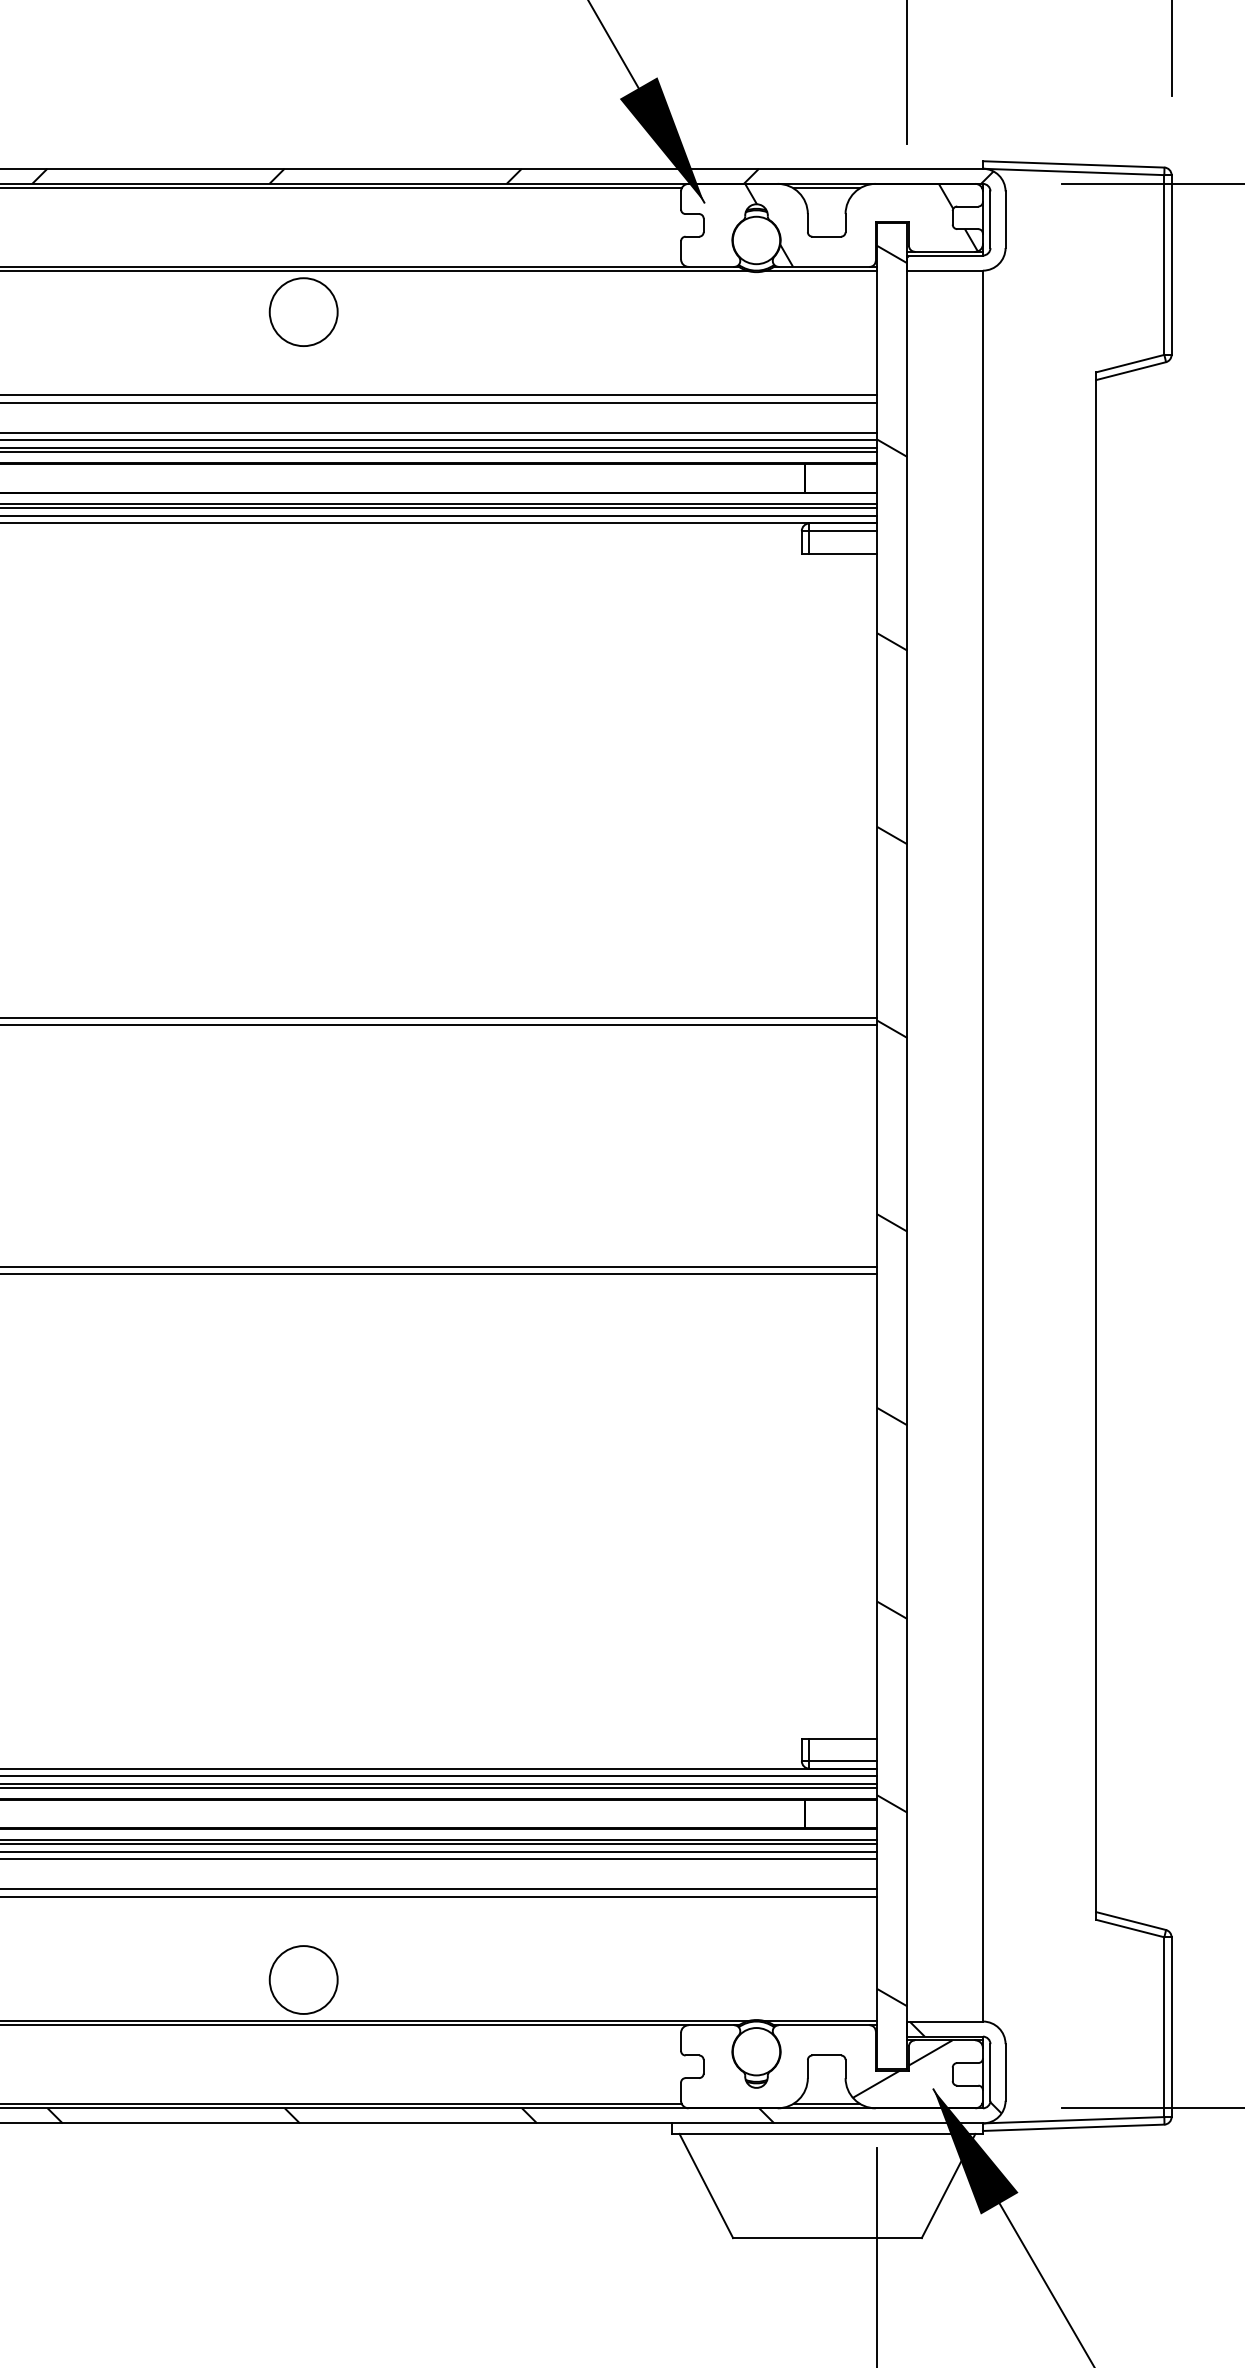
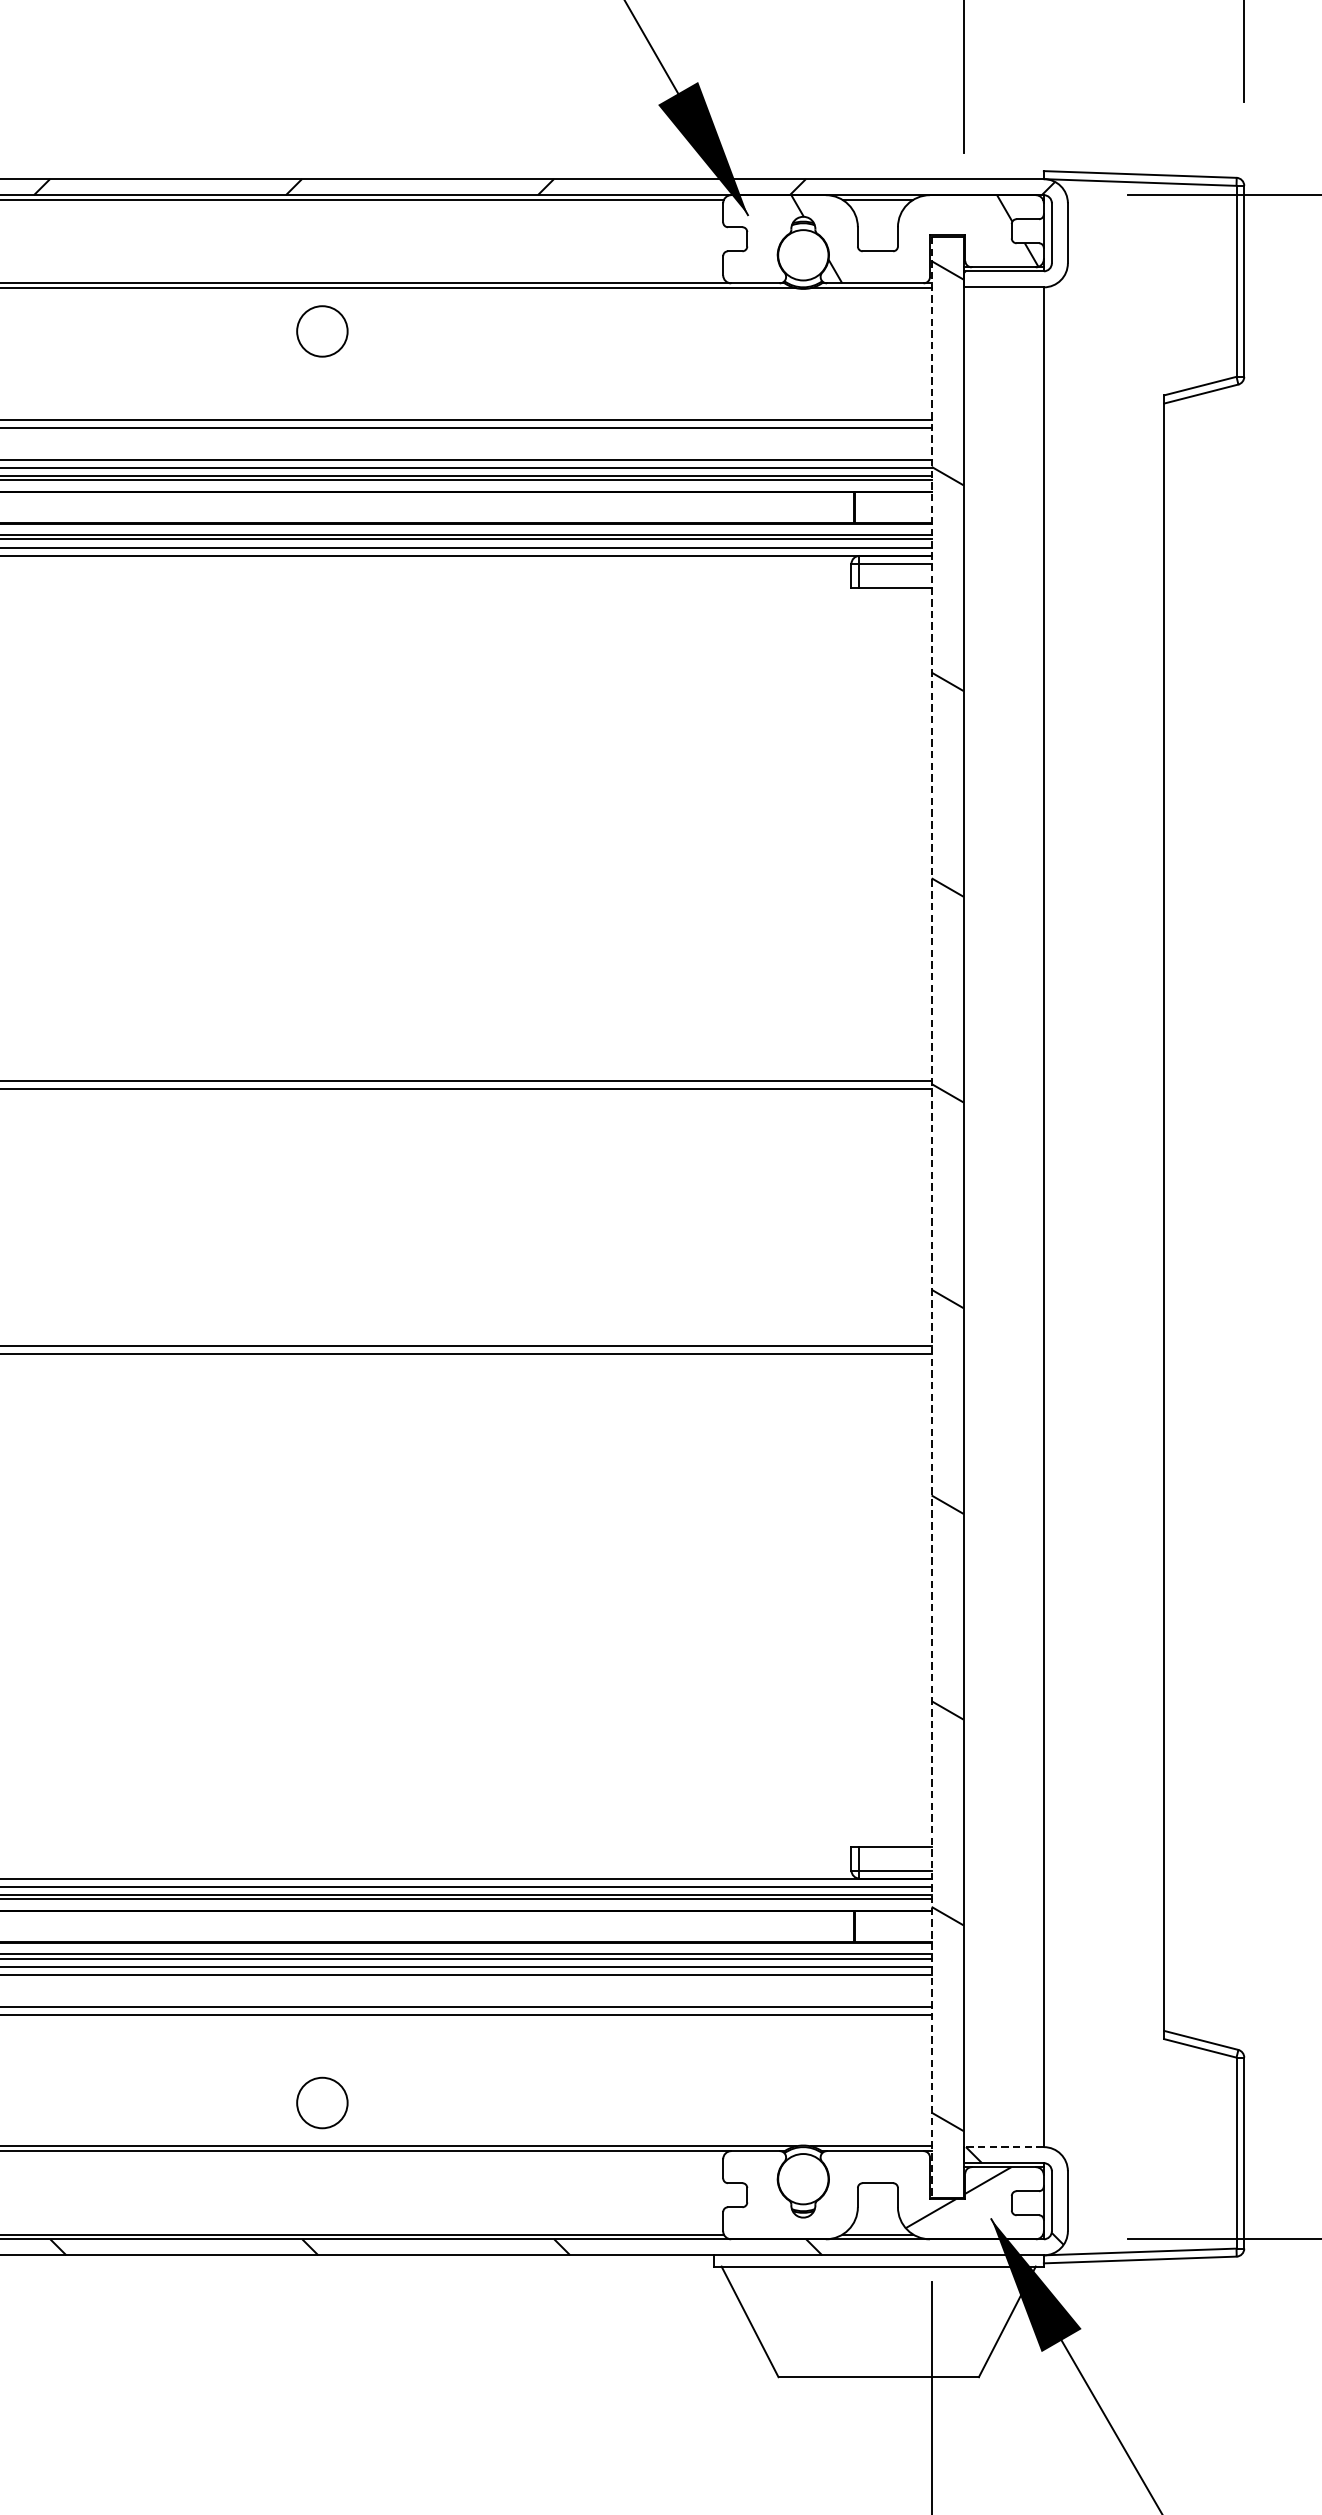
circle: (303, 312) -> (322, 331), size x0.7
line: (877, 1146) -> (931, 1217), solid -> dashed
circle: (303, 1979) -> (322, 2102), size x0.7
line: (945, 2021) -> (1004, 2147), solid -> dashed

